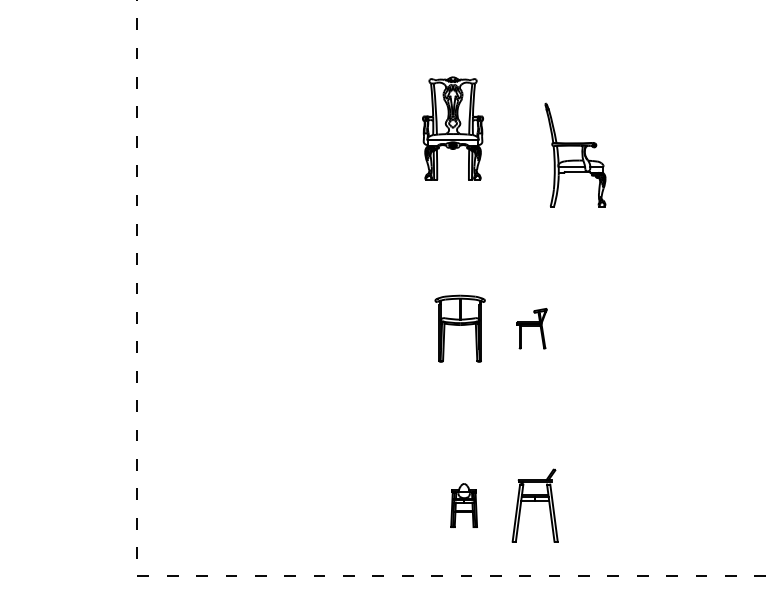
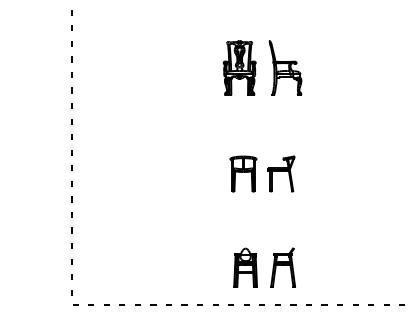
part: (575, 153) -> (285, 67), moved
part: (532, 327) -> (281, 173), size x1.67
part: (464, 505) -> (245, 267), size x1.67

